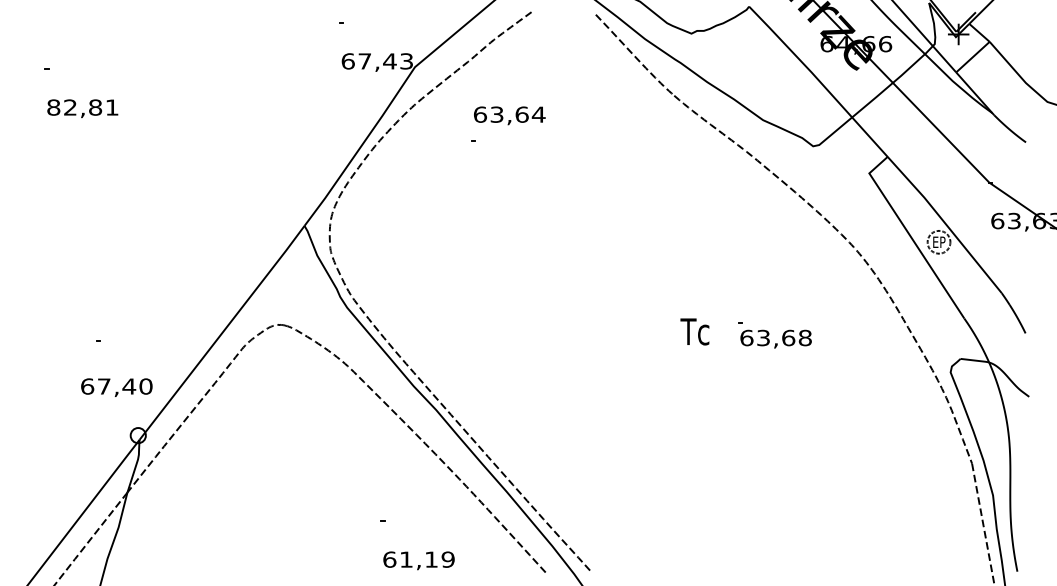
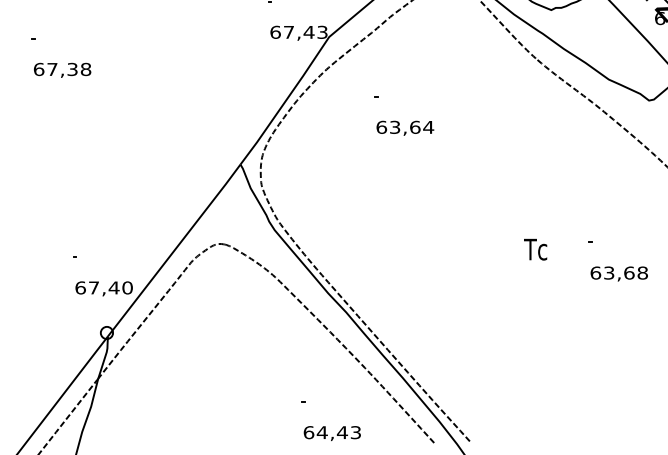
text: (82, 107) -> (62, 69), 82,81 -> 67,38
text: (509, 115) -> (405, 128), moved
text: (694, 331) -> (535, 249), moved
text: (775, 338) -> (618, 273), moved
text: (116, 387) -> (103, 288), moved
text: (426, 559) -> (338, 432), 61,19 -> 64,43

